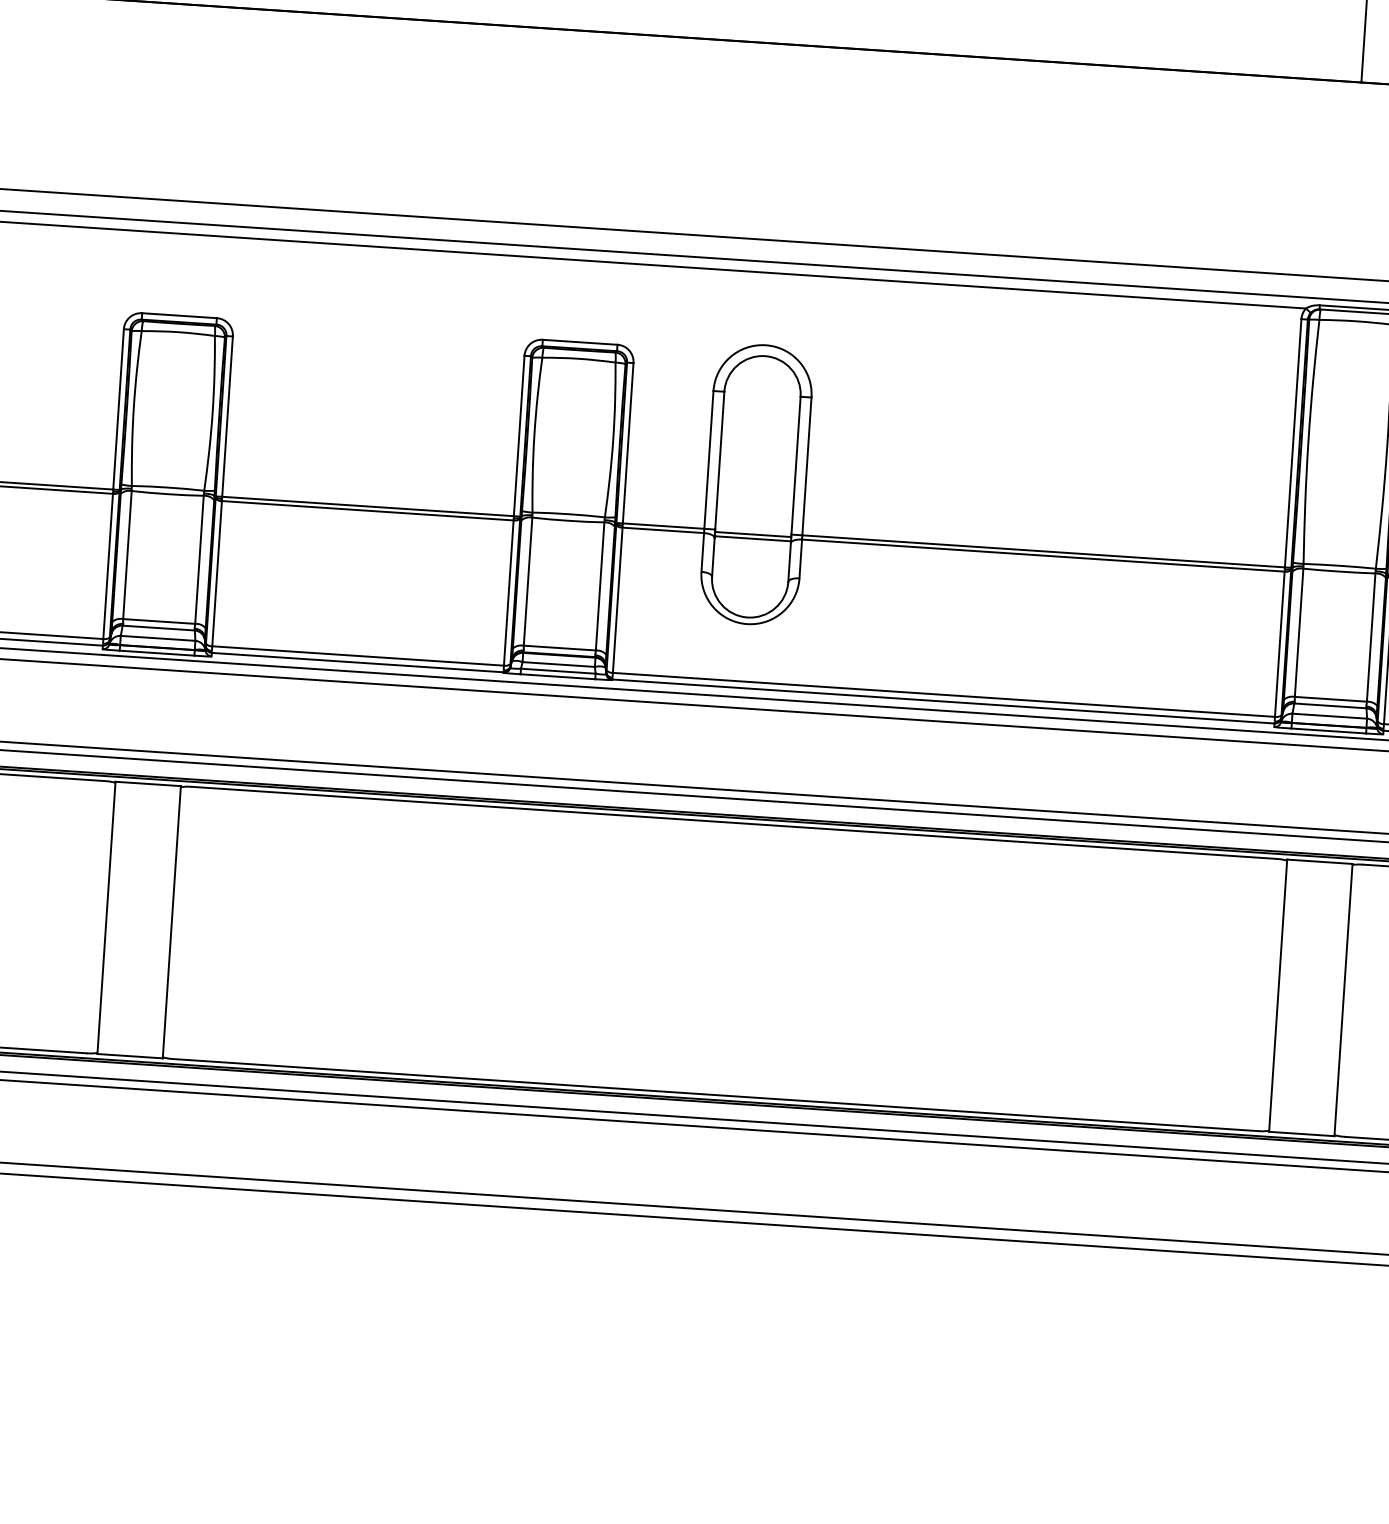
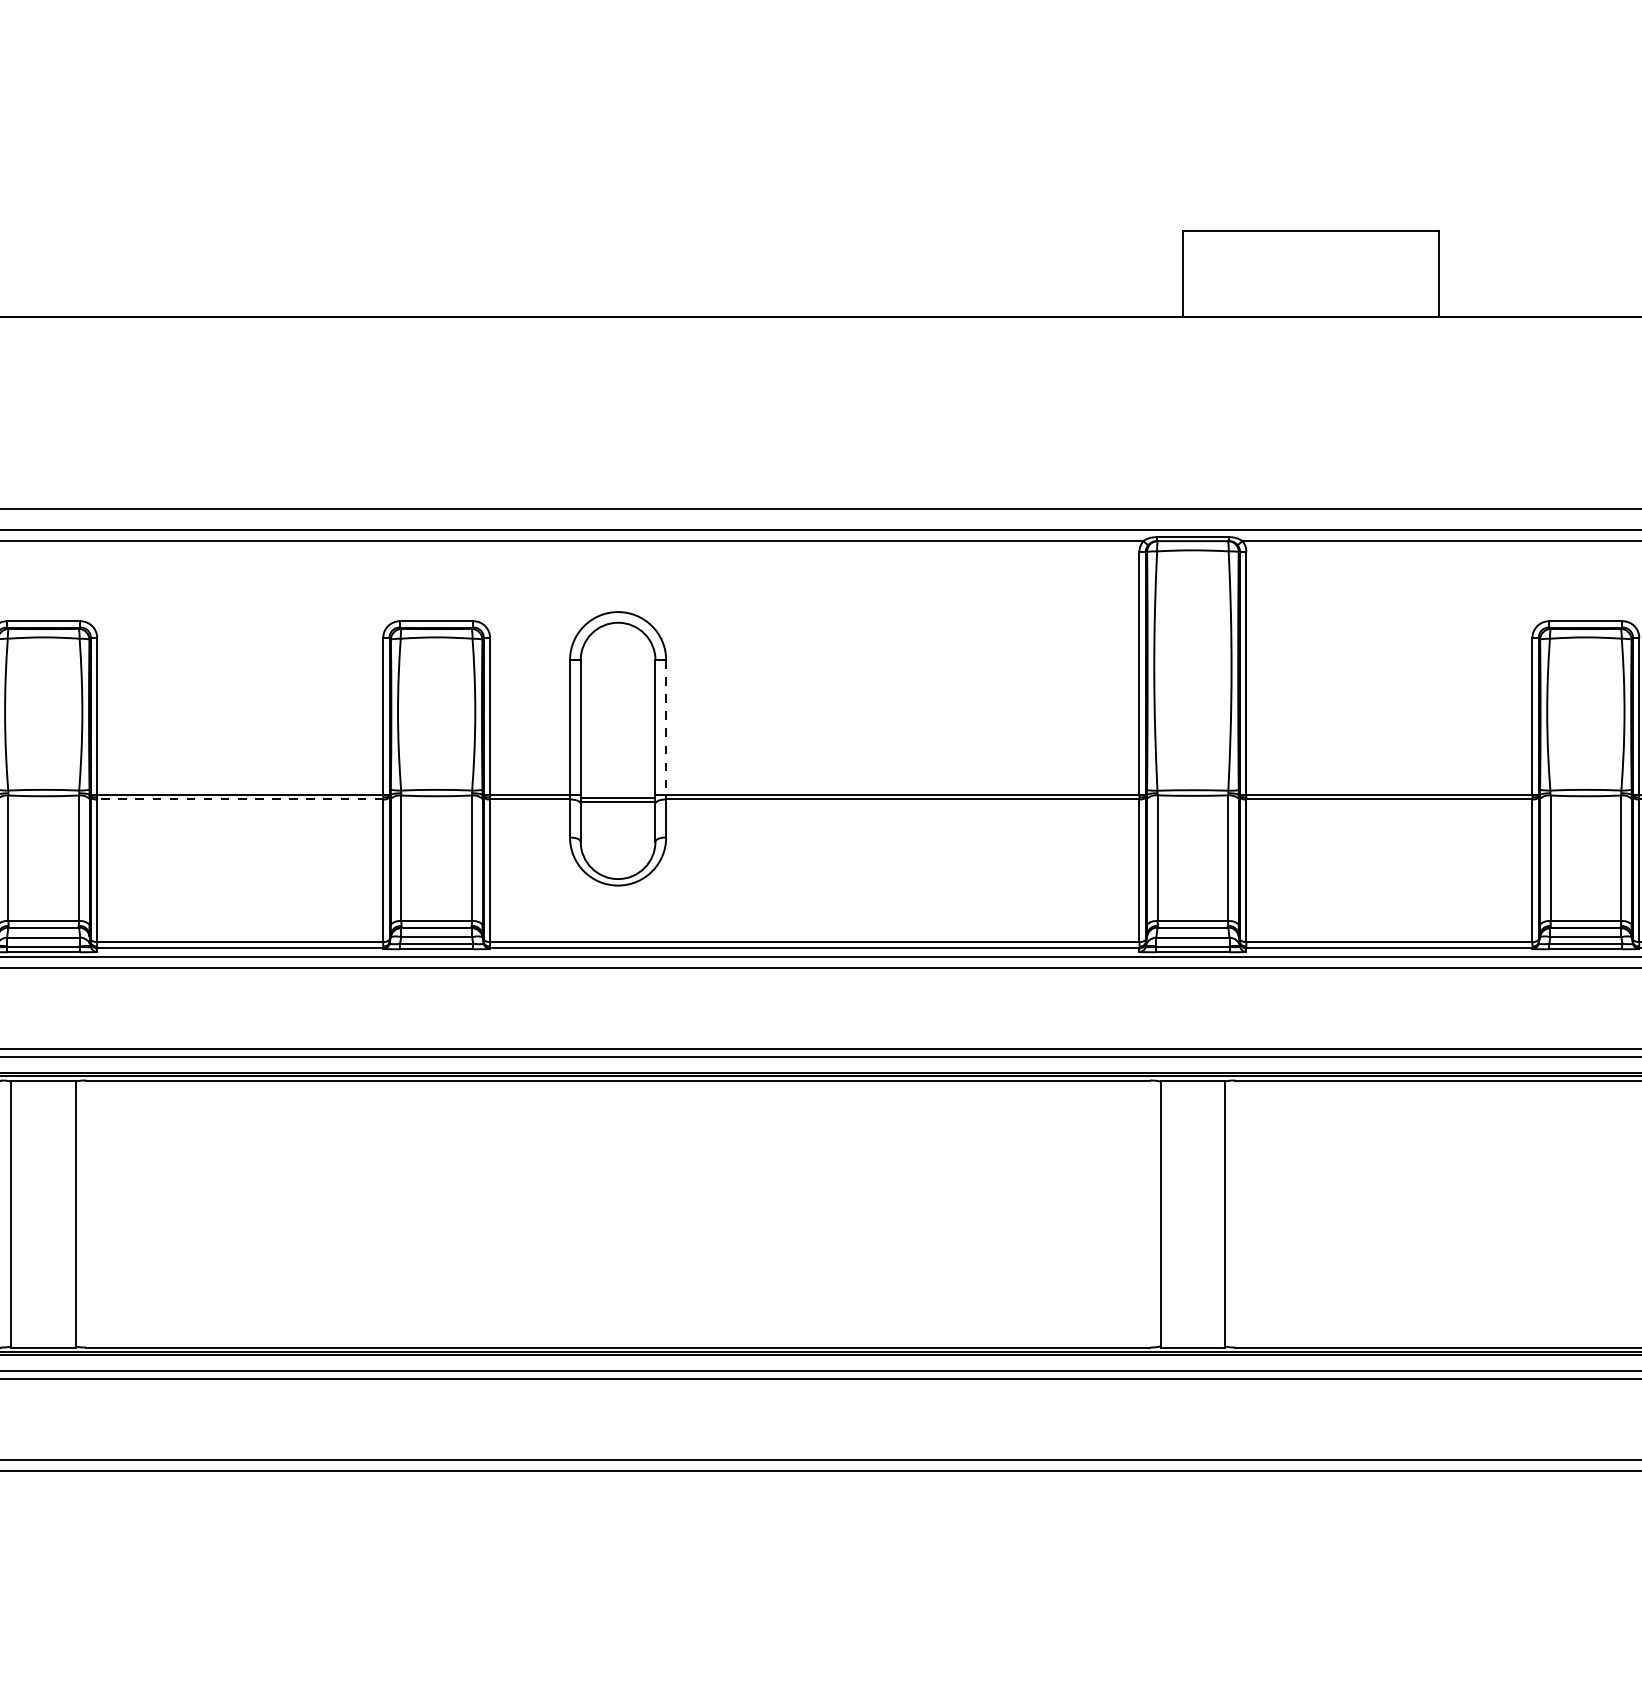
line: (807, 466) -> (666, 727), solid -> dashed
line: (367, 510) -> (239, 799), solid -> dashed

